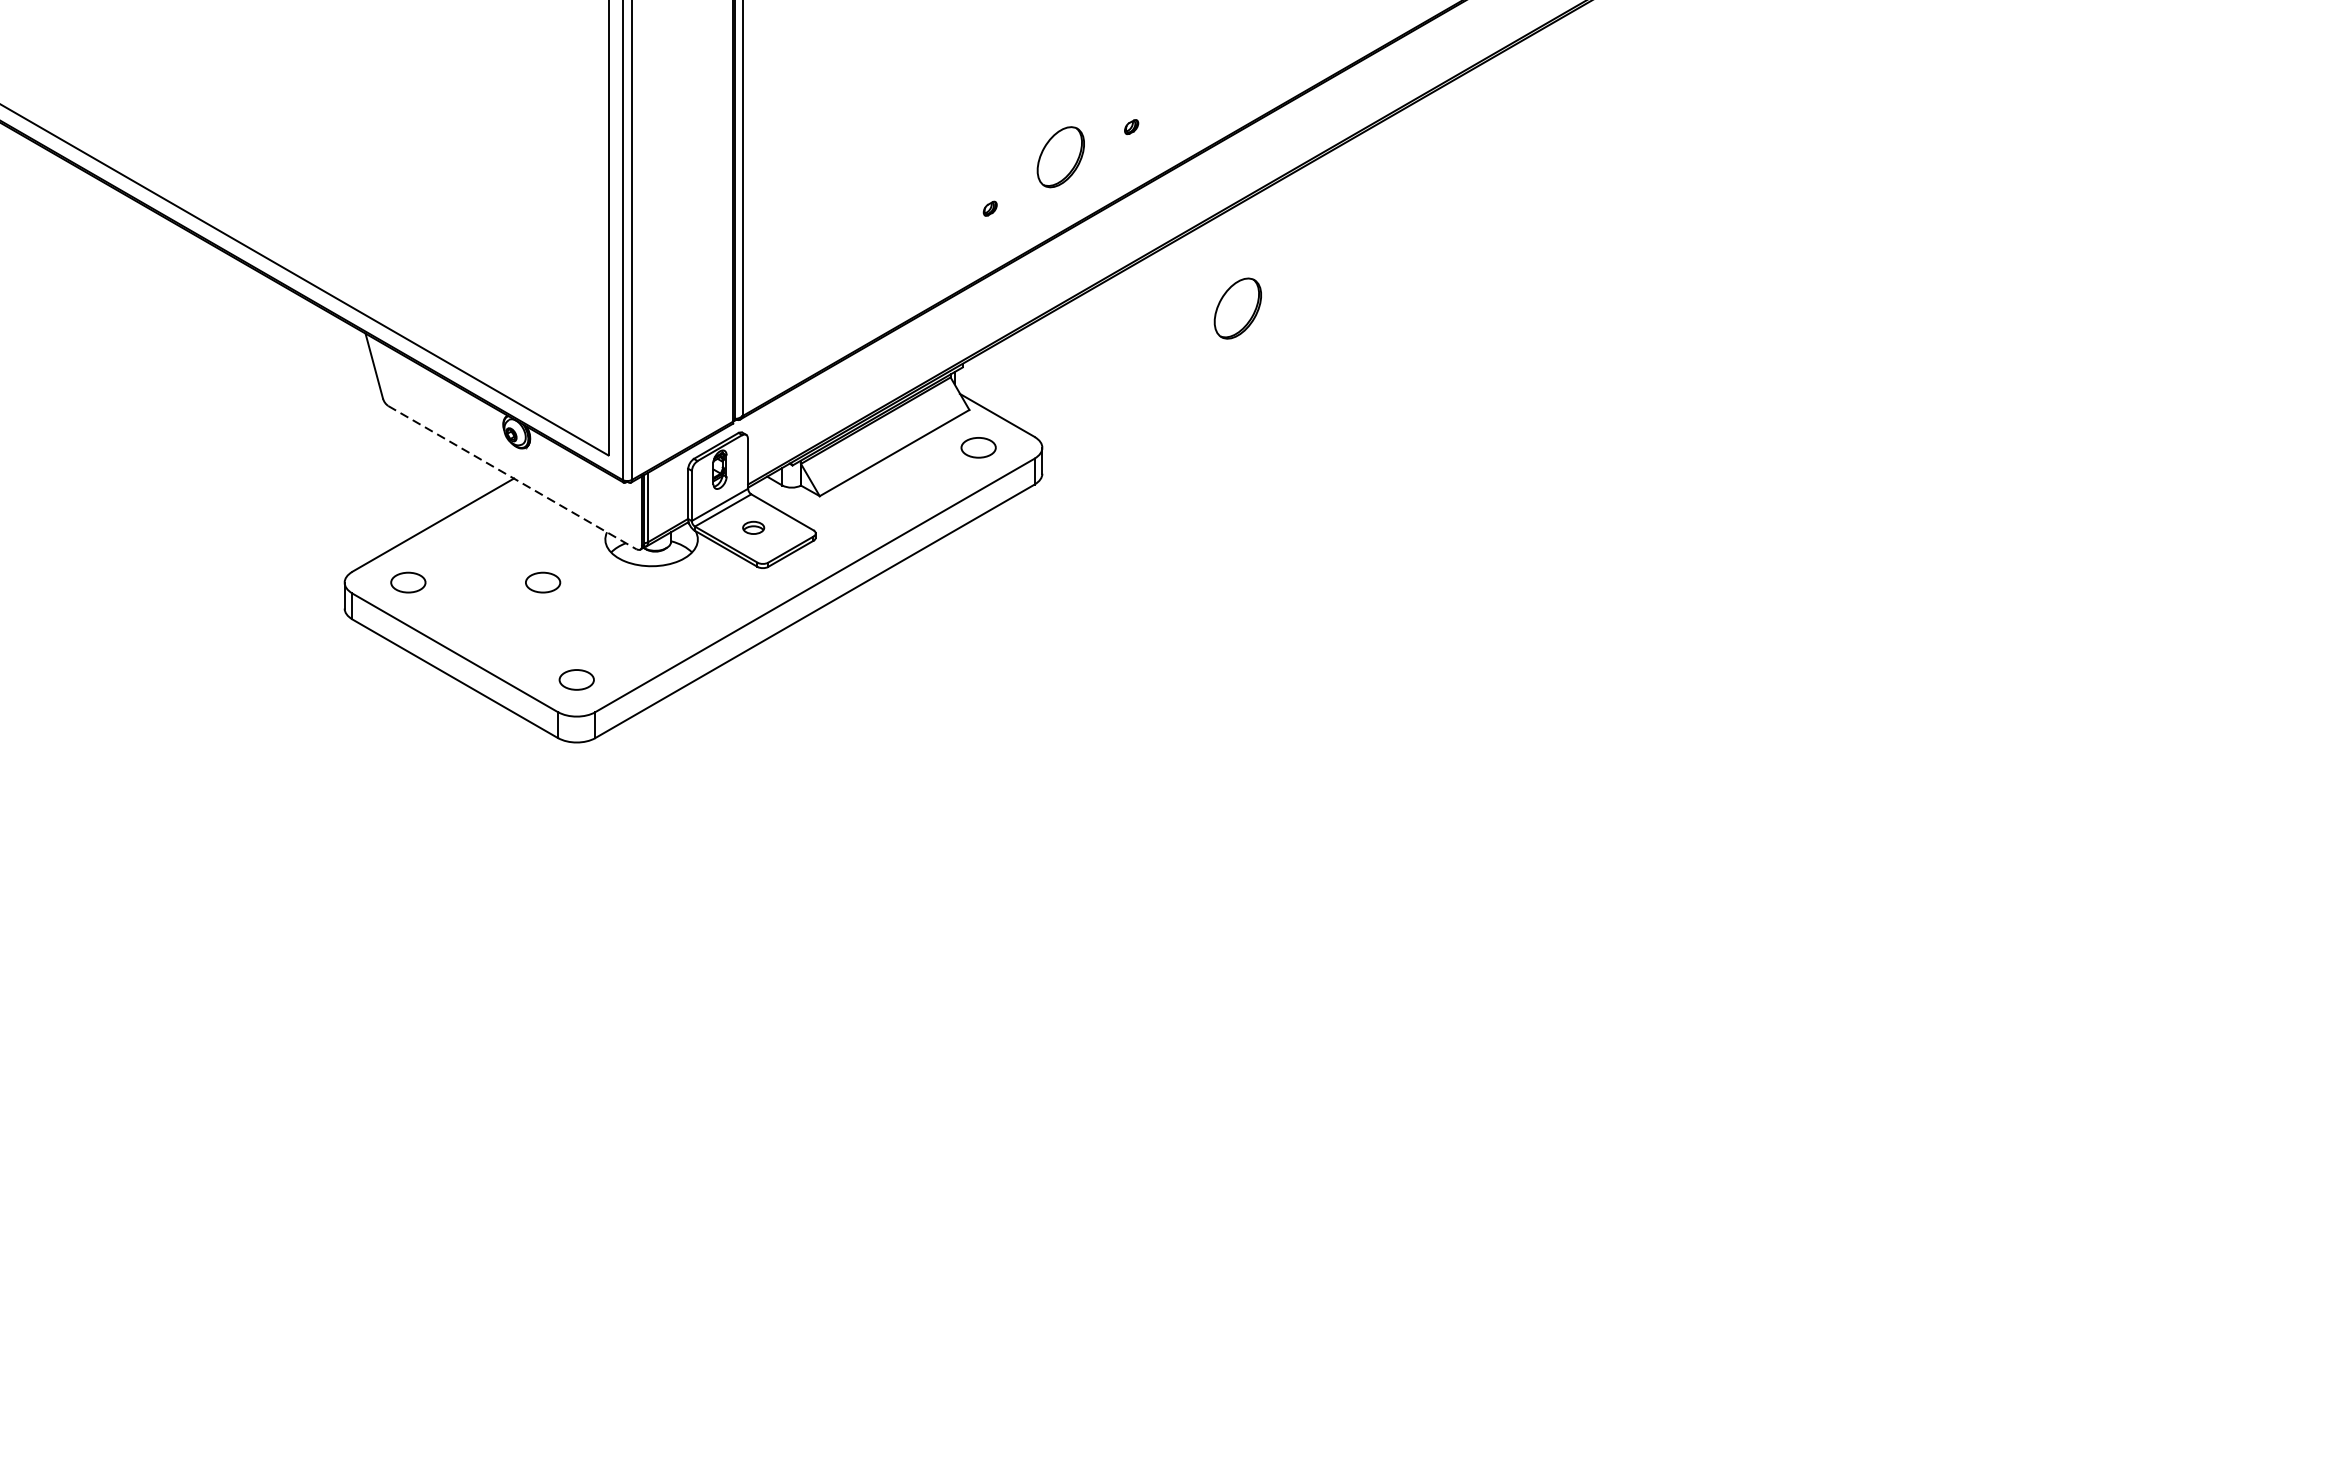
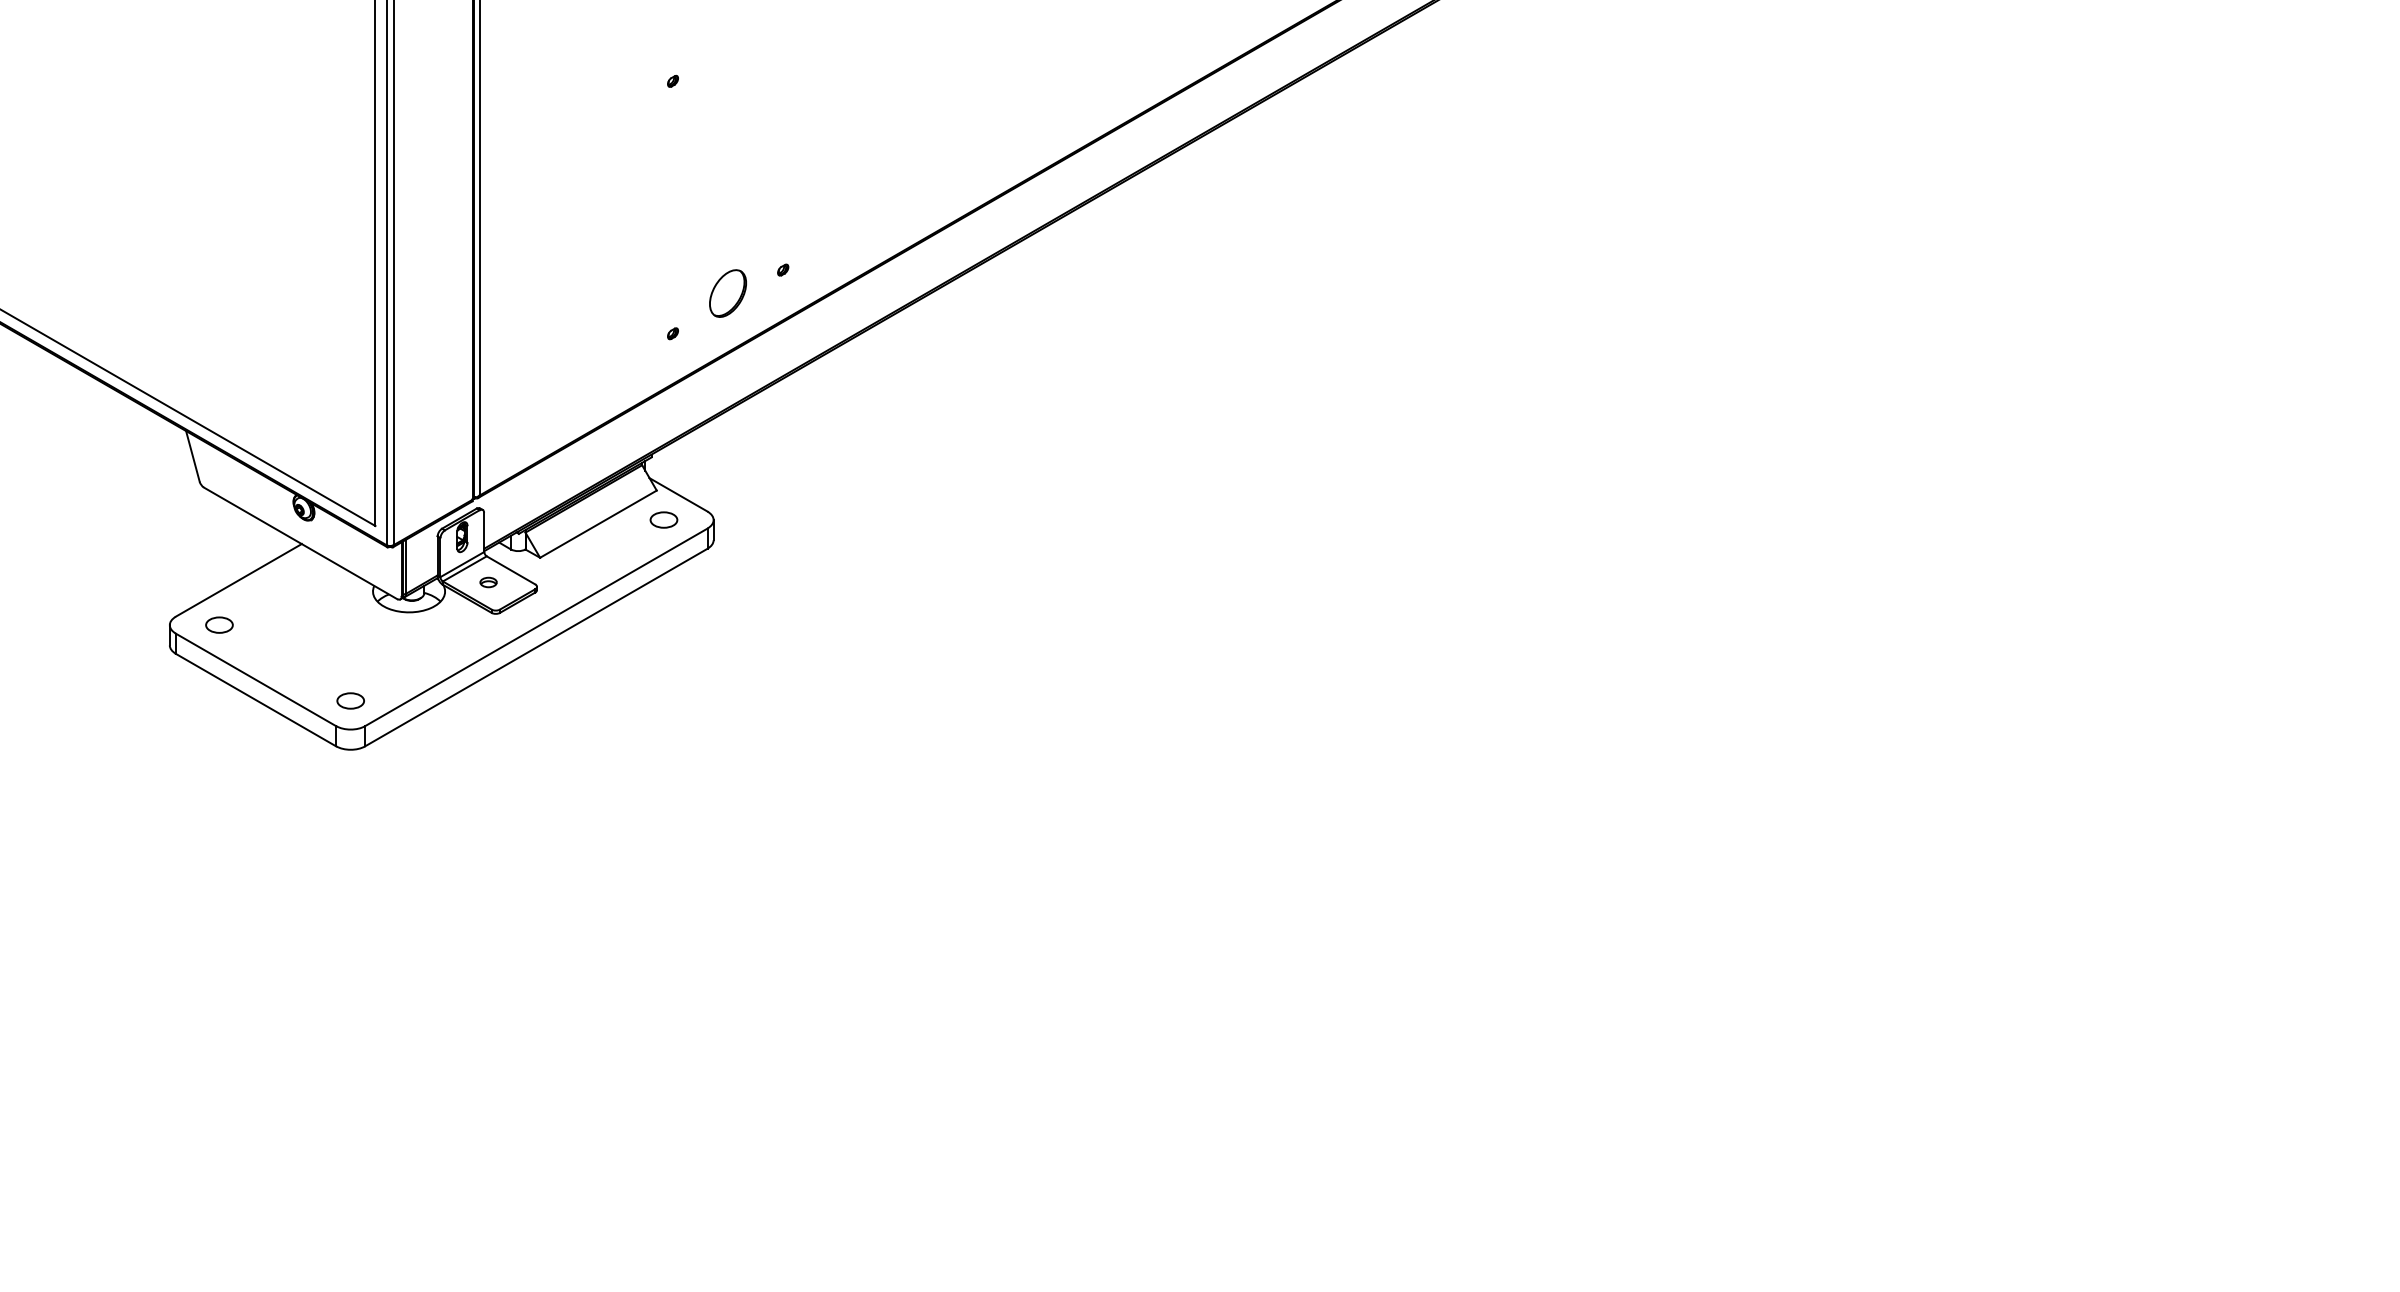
part: (1237, 308) -> (865, 411), removed
line: (512, 477) -> (300, 543), dashed -> solid
part: (543, 581) -> (324, 624), removed

